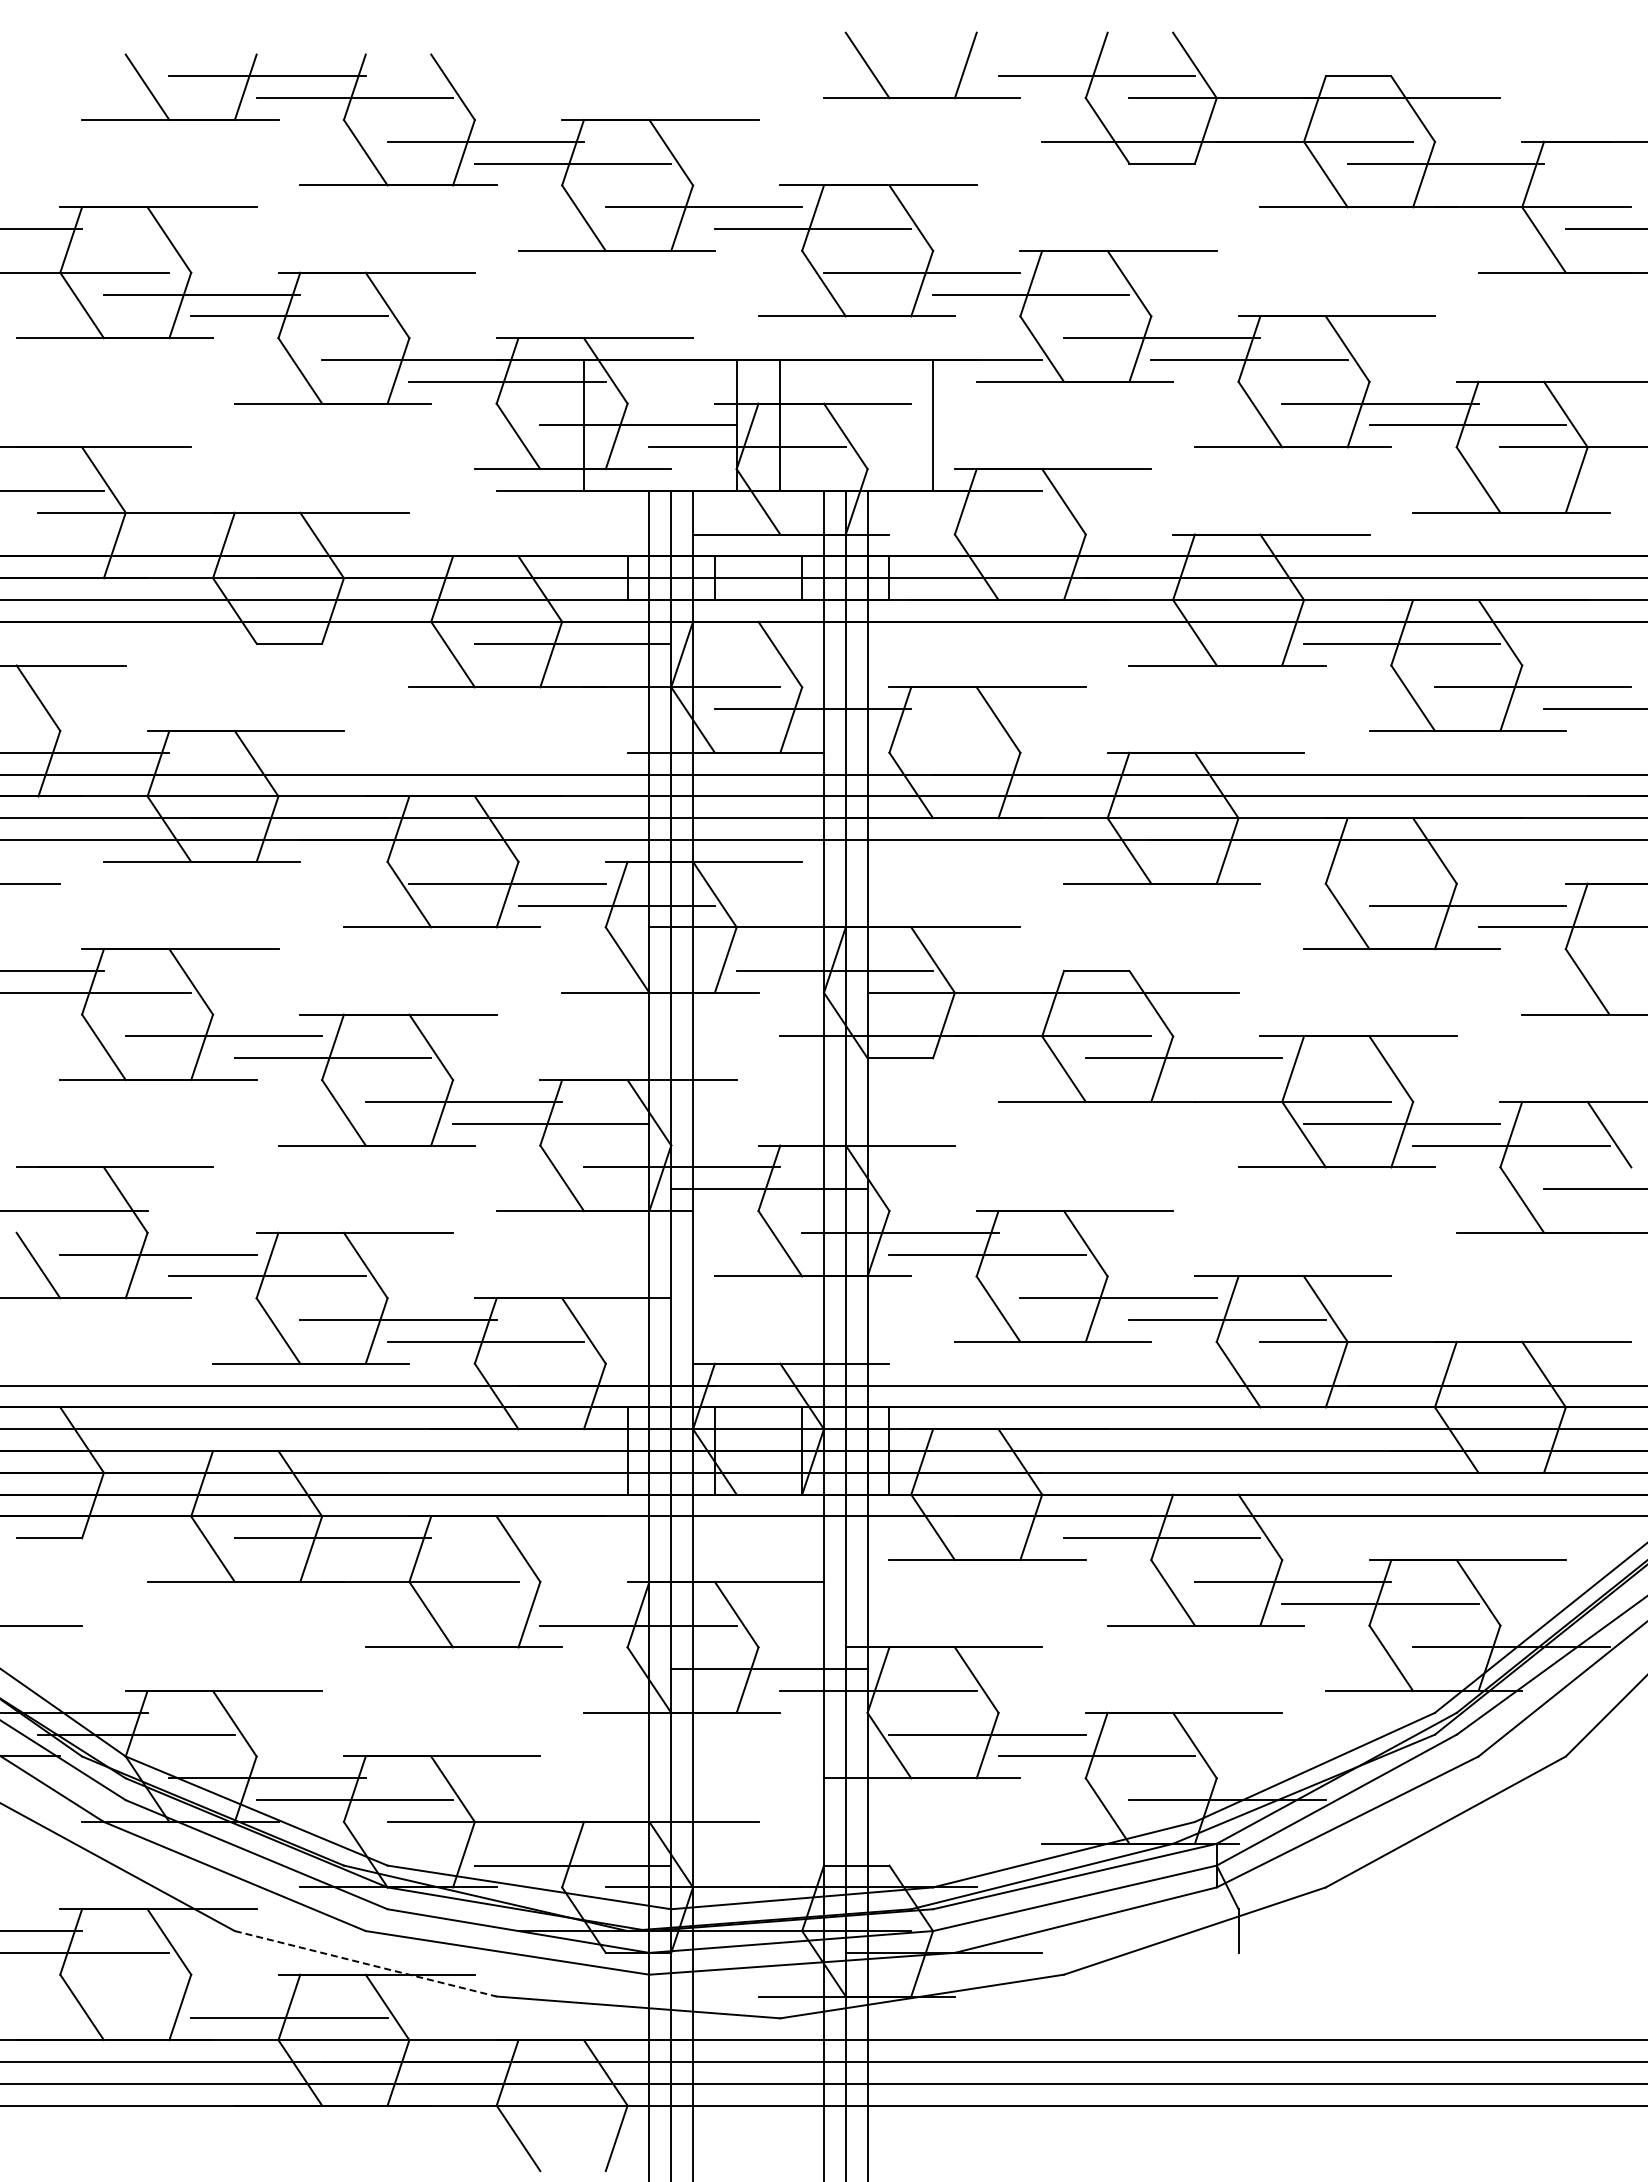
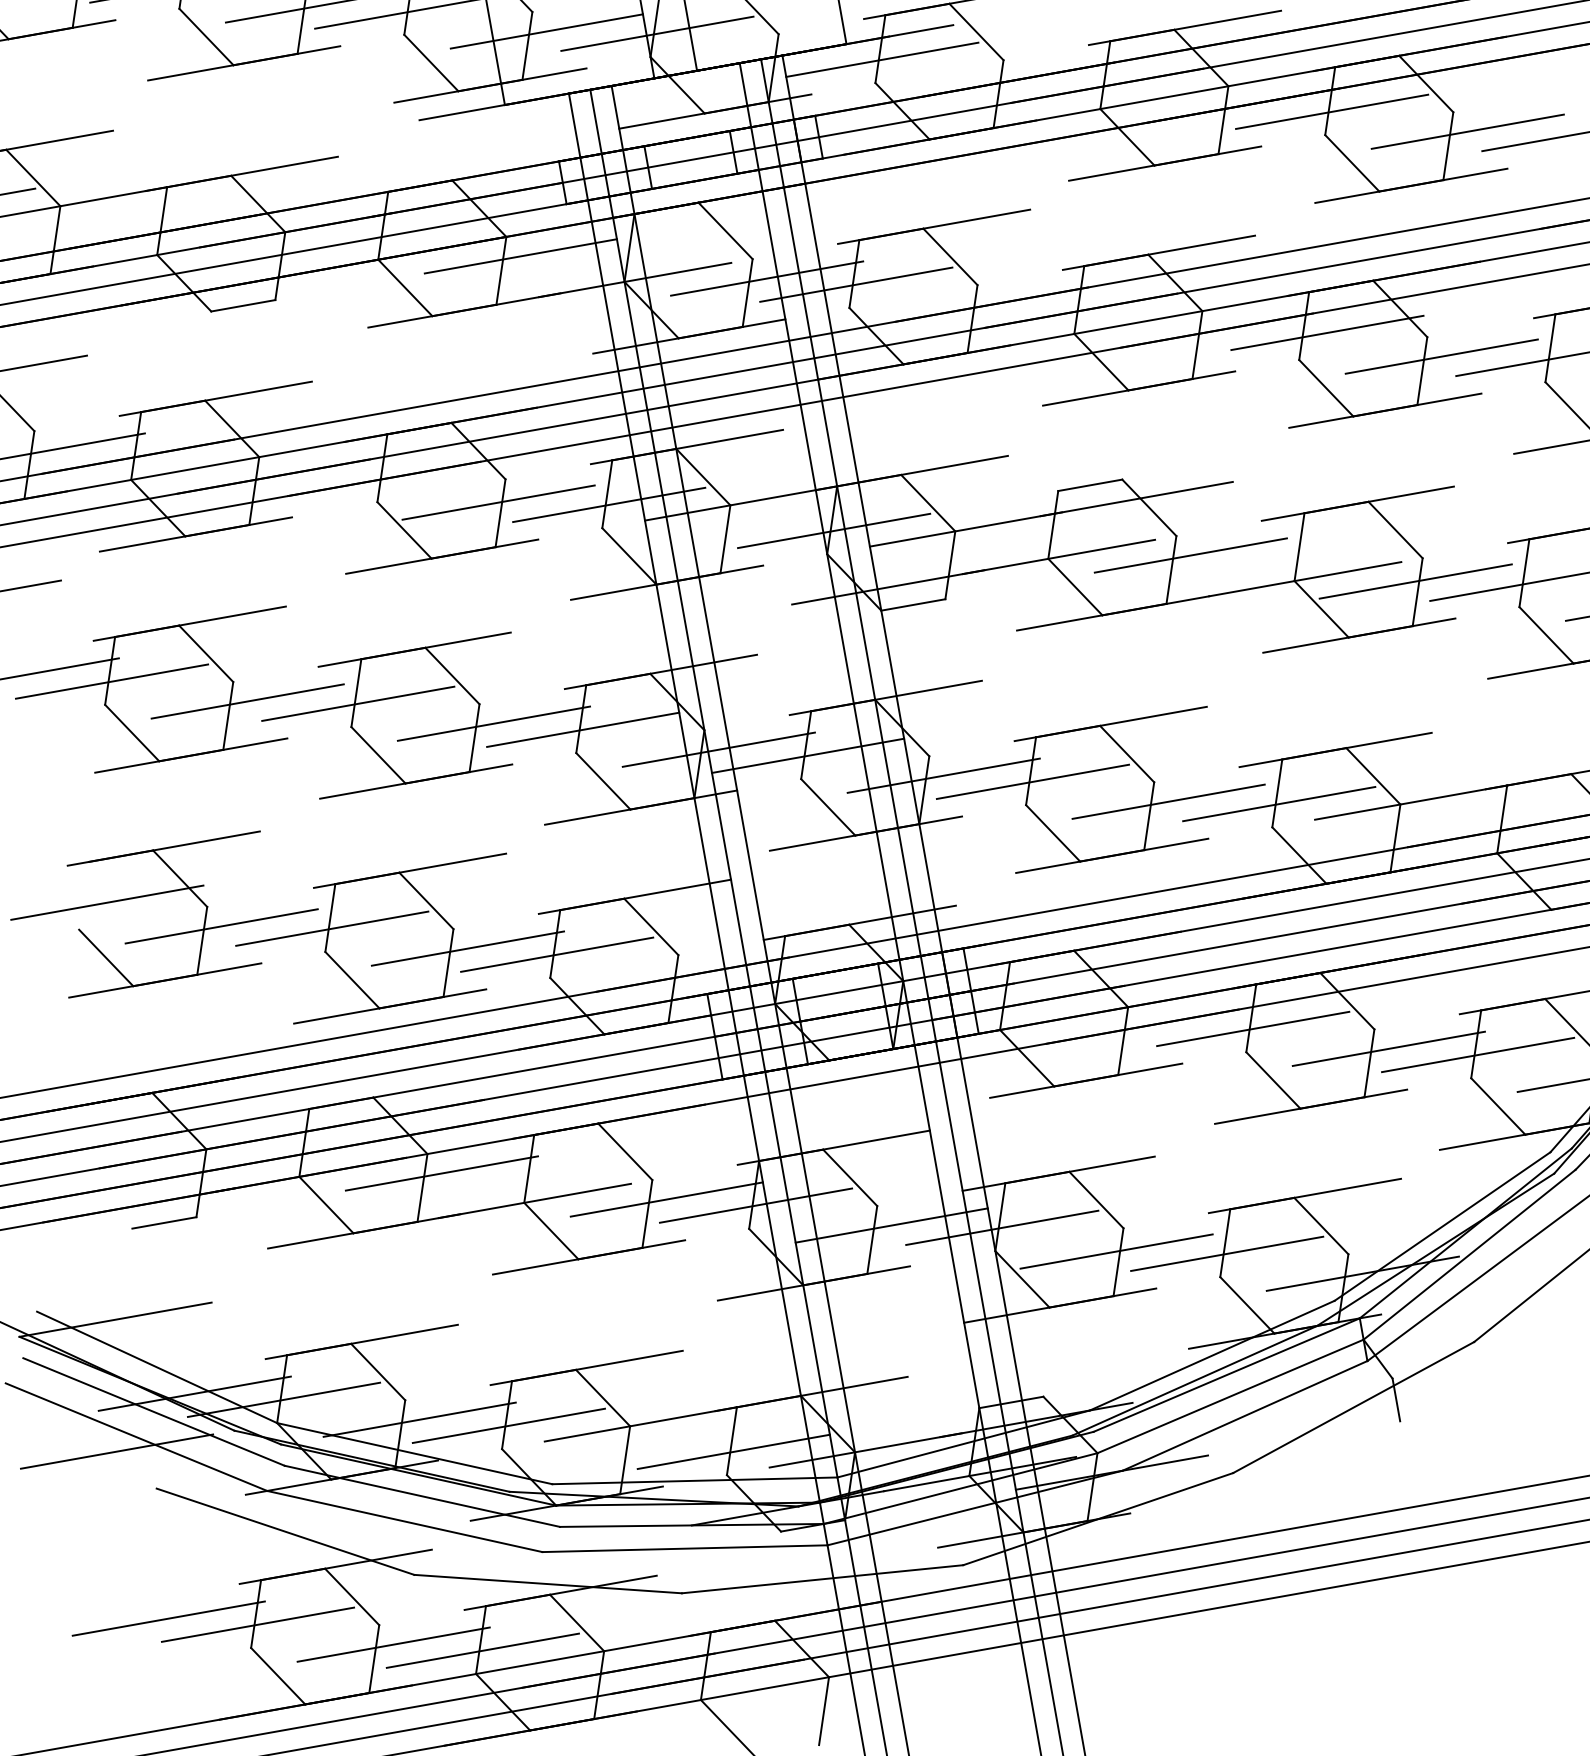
line: (965, 512) -> (881, 59), added
line: (900, 730) -> (856, 284), added
line: (1358, 861) -> (1327, 332), added
line: (551, 1603) -> (667, 1199), added
line: (365, 1963) -> (547, 1583), dashed -> solid
line: (201, 1996) -> (393, 1644), added

